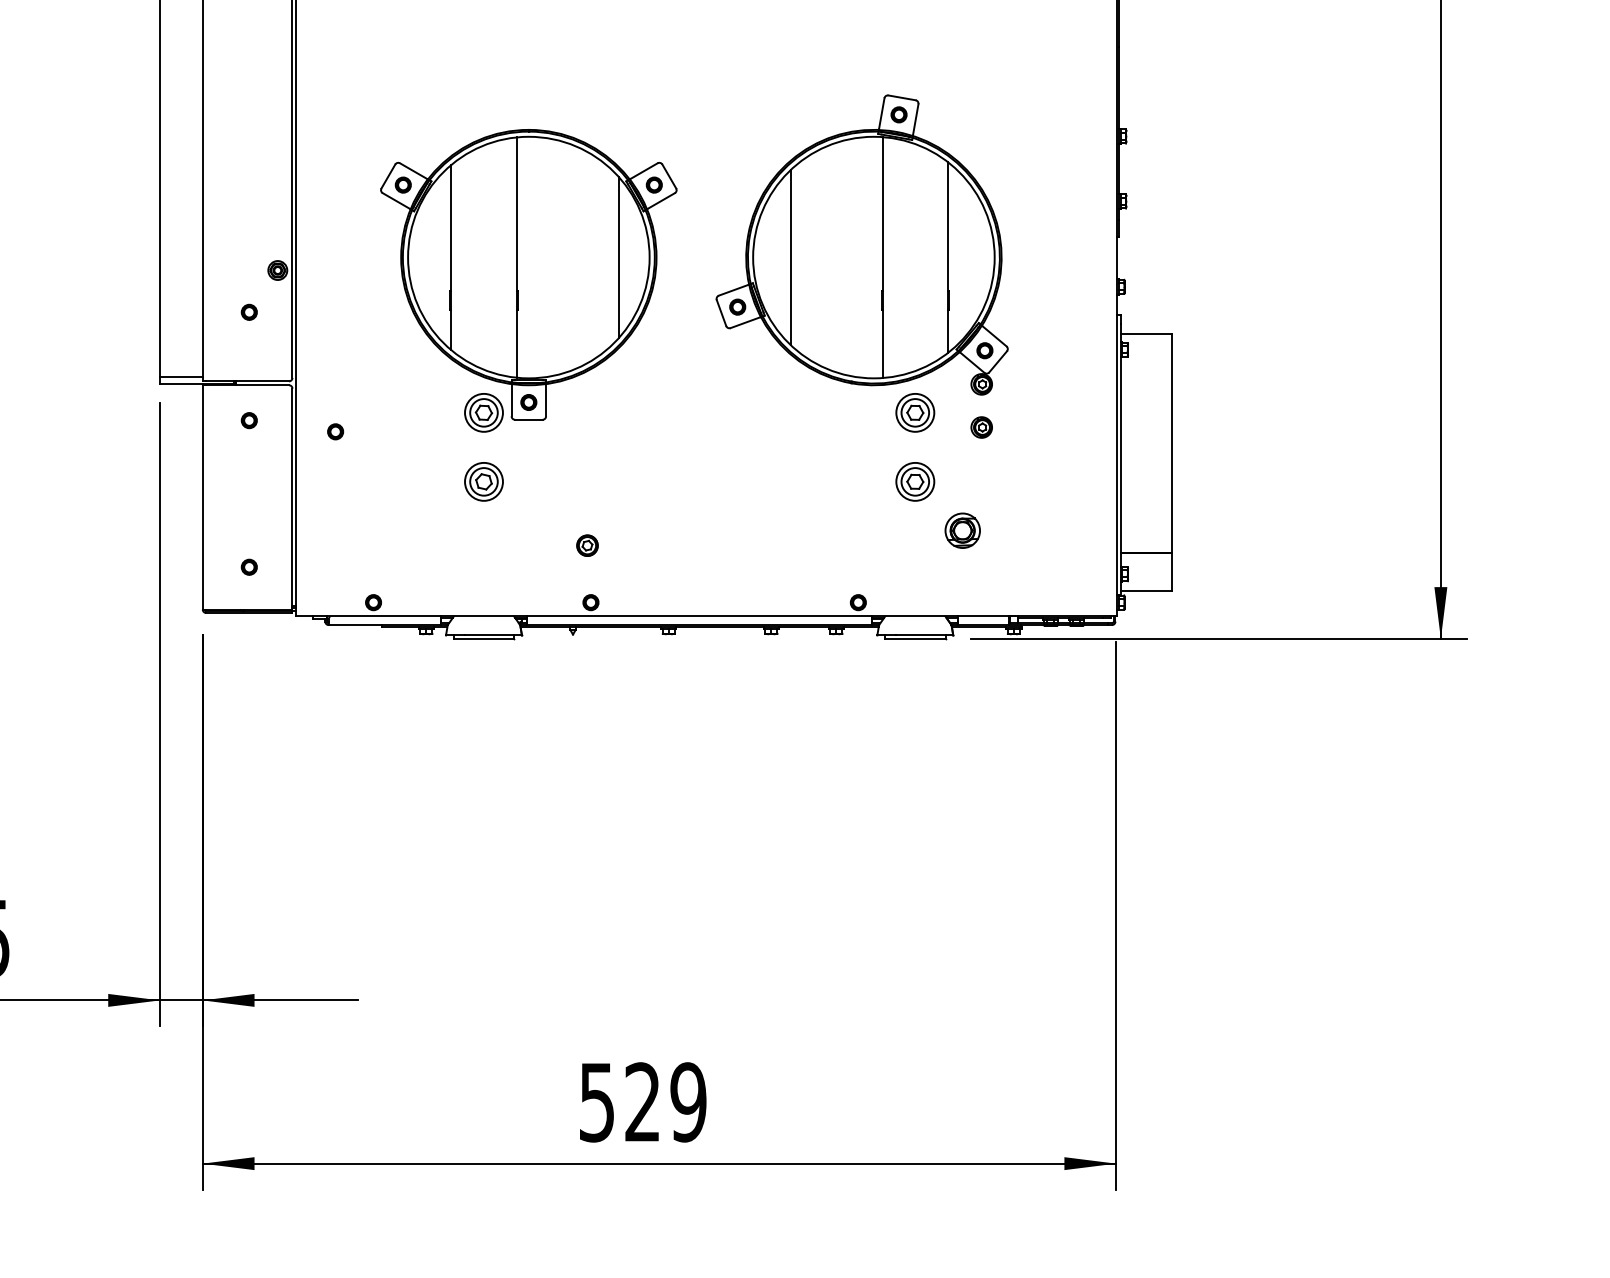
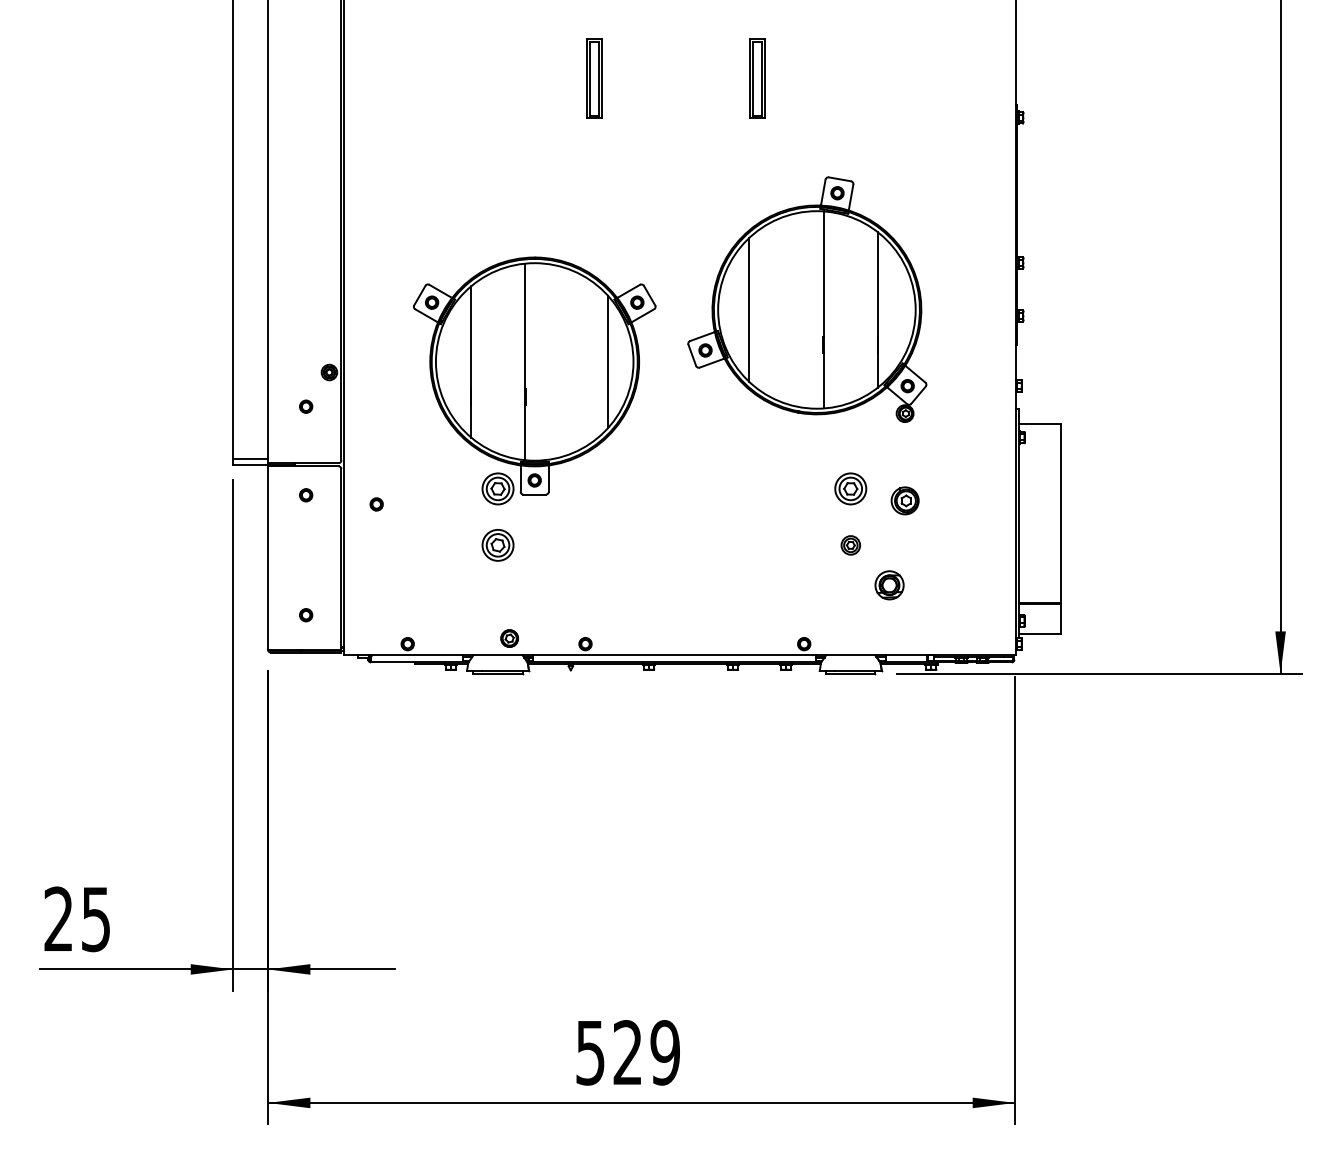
part: (862, 244) -> (807, 299), moved
part: (981, 427) -> (904, 500), size x1.6
part: (914, 482) -> (850, 545), size x0.6
part: (587, 545) -> (509, 638), moved

